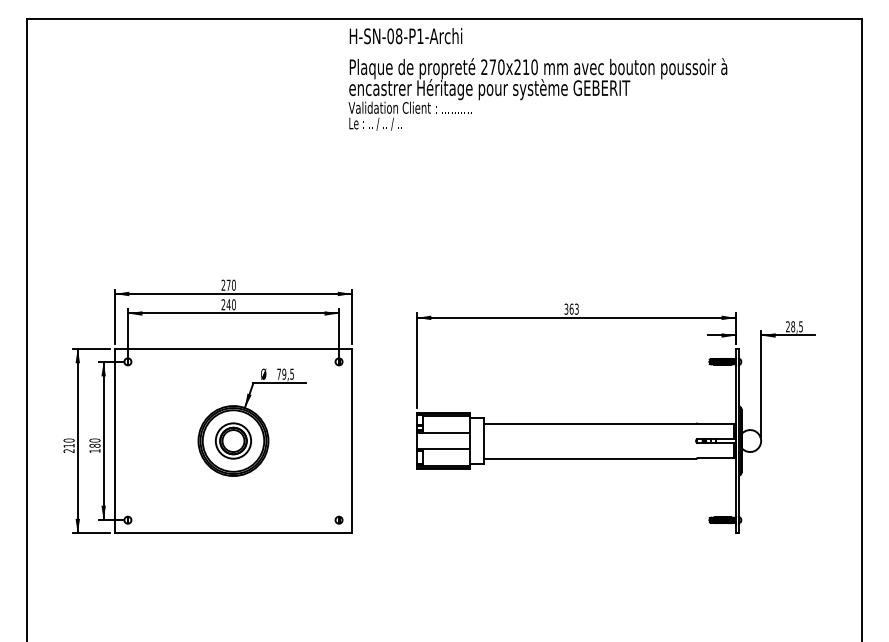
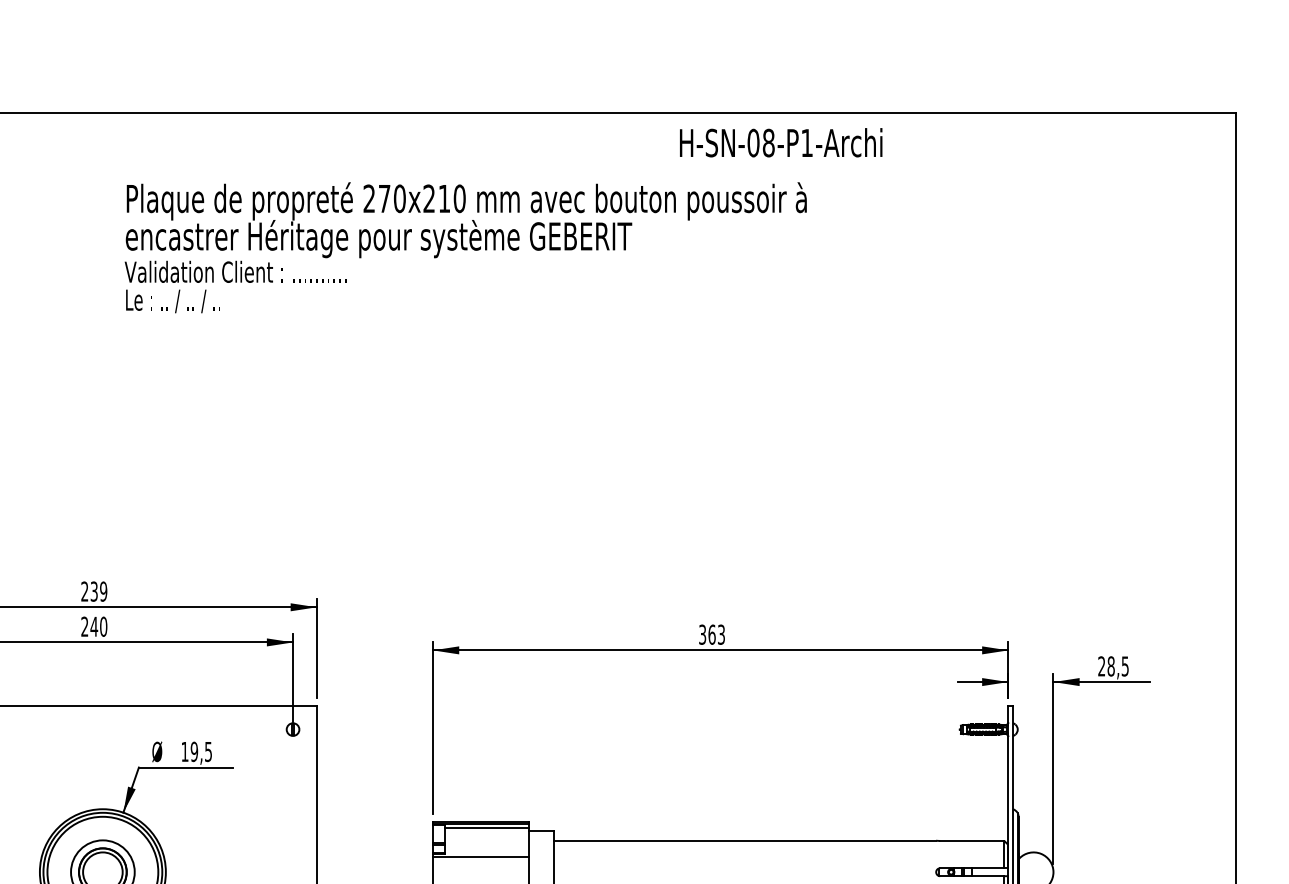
text: (405, 36) -> (780, 143), moved
text: (537, 94) -> (464, 247), moved
text: (230, 284) -> (97, 590), 270 -> 239
text: (278, 373) -> (183, 750), 79,5 -> 19,5

